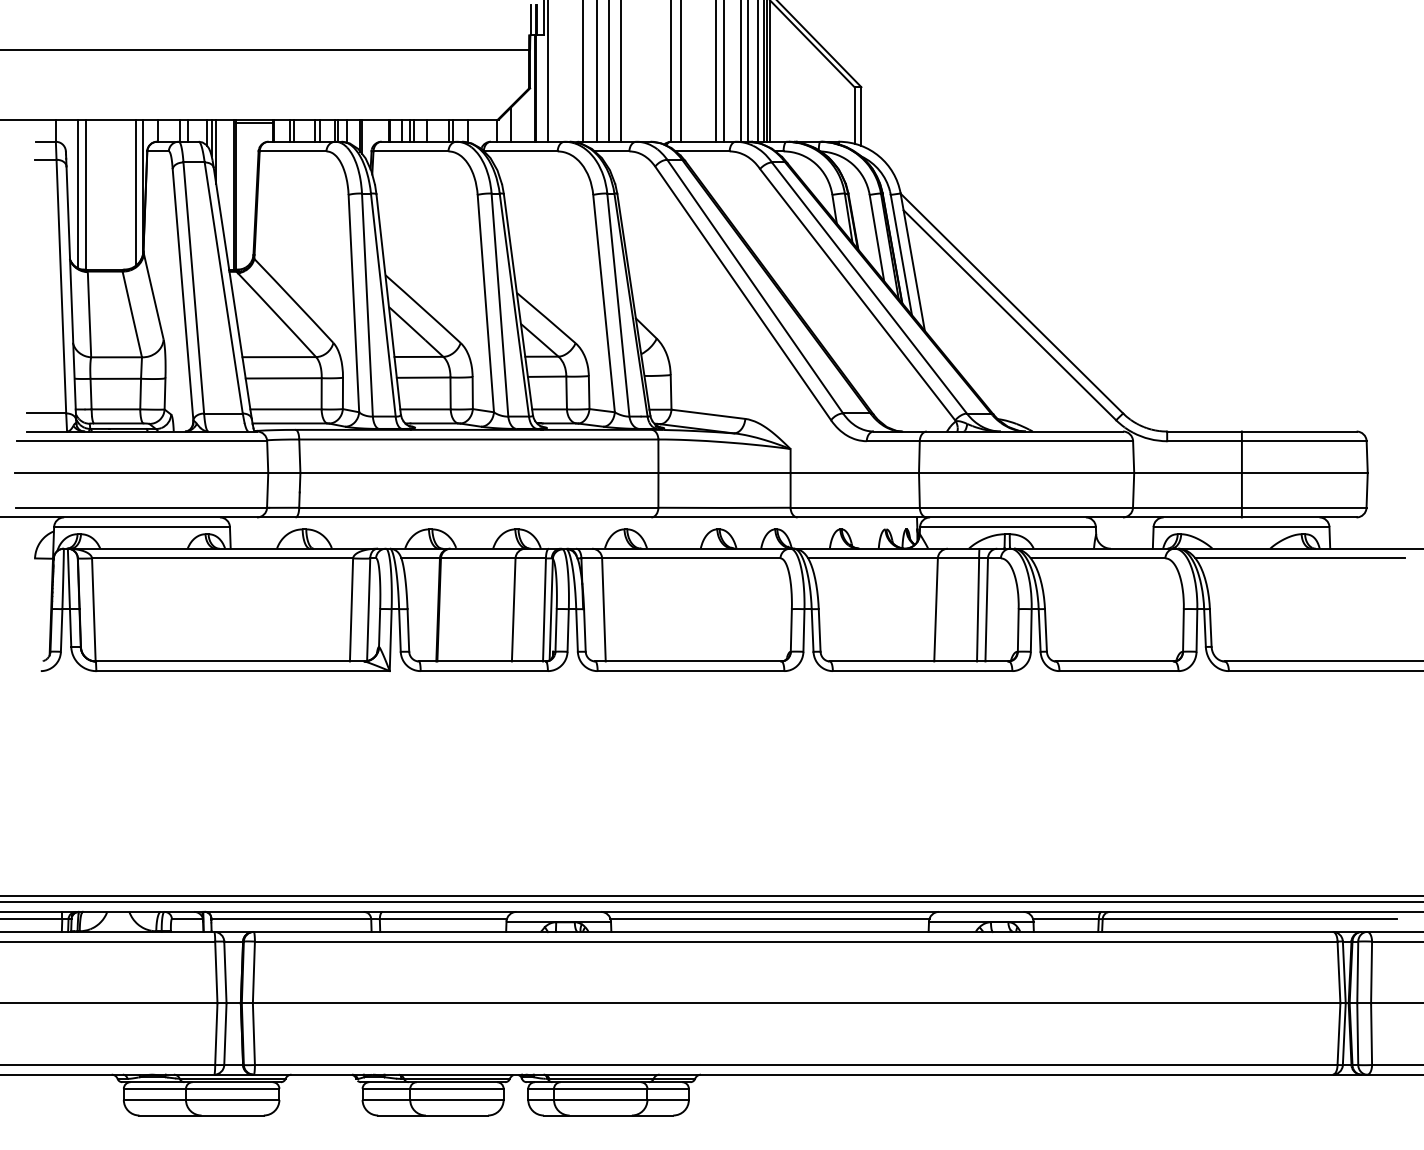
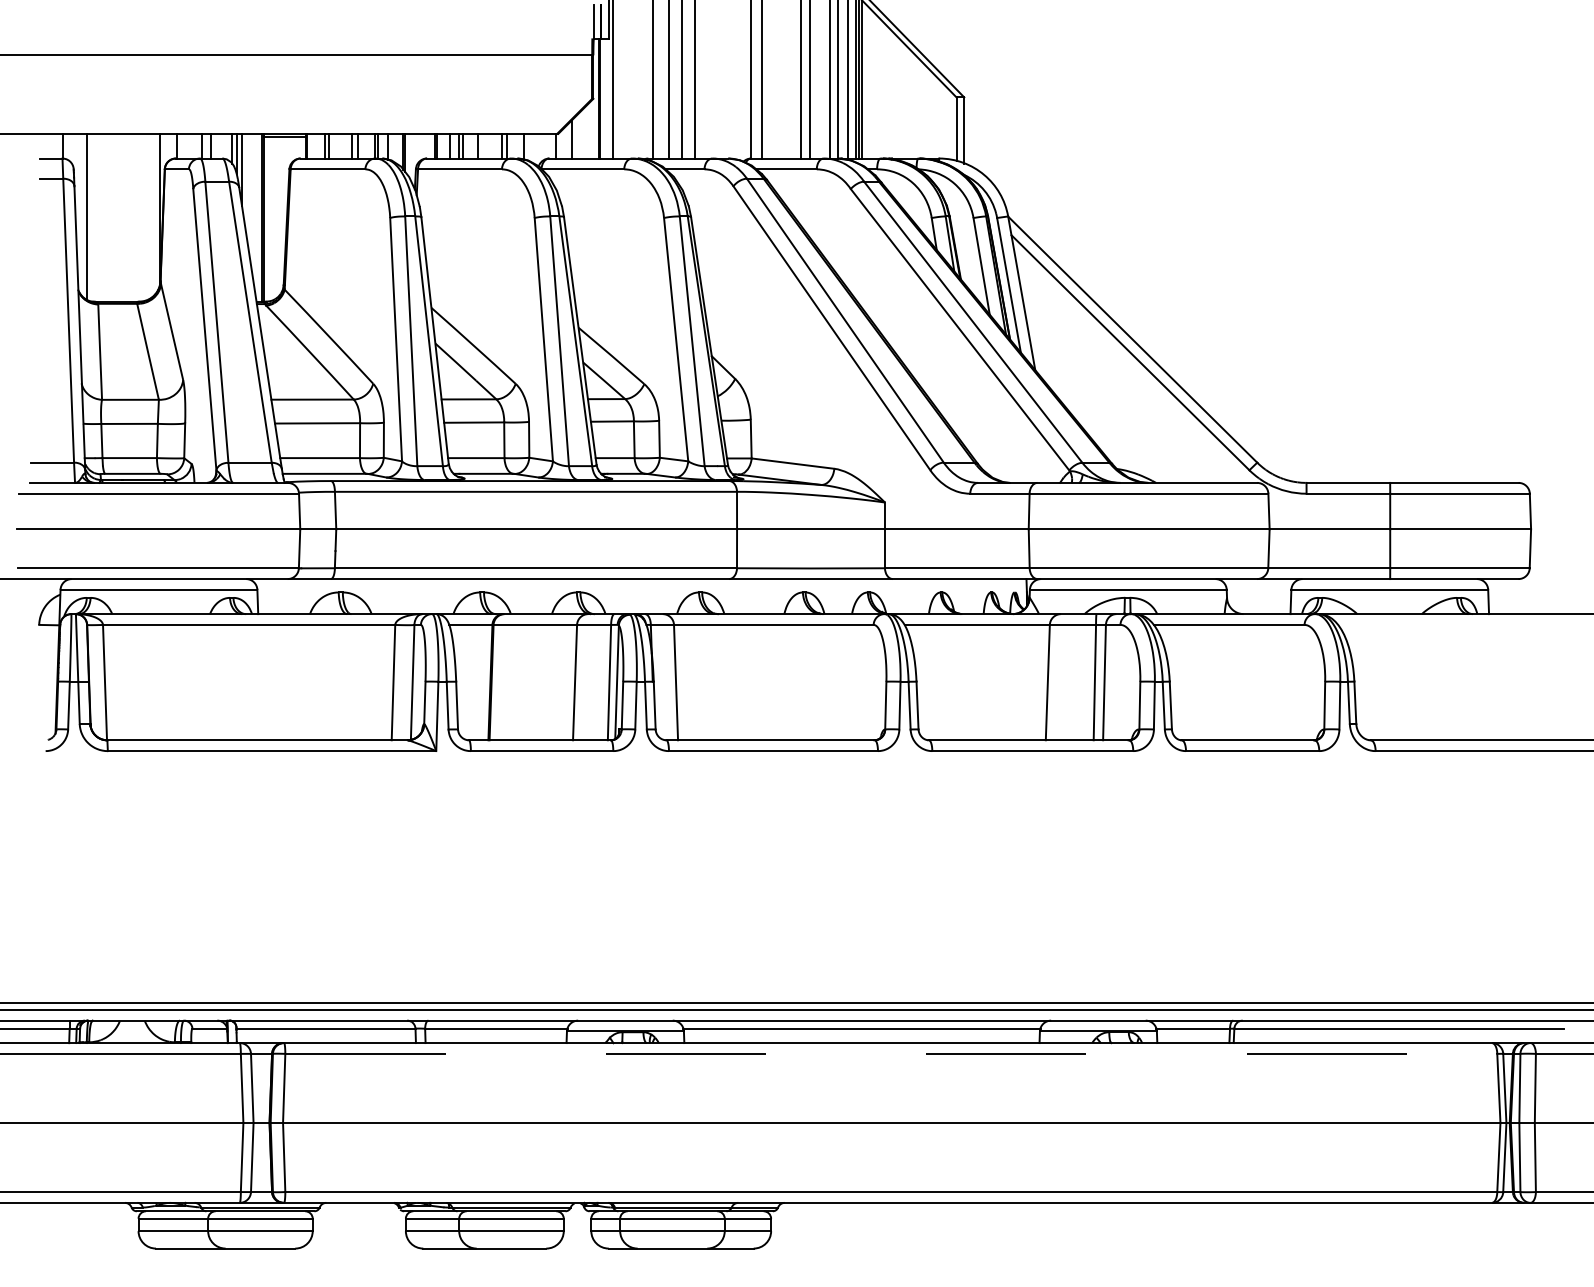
line: (136, 192) -> (152, 215), removed
line: (86, 194) -> (96, 217), removed
line: (1300, 558) -> (1455, 624), removed
line: (796, 941) -> (891, 1053), solid -> dashed

